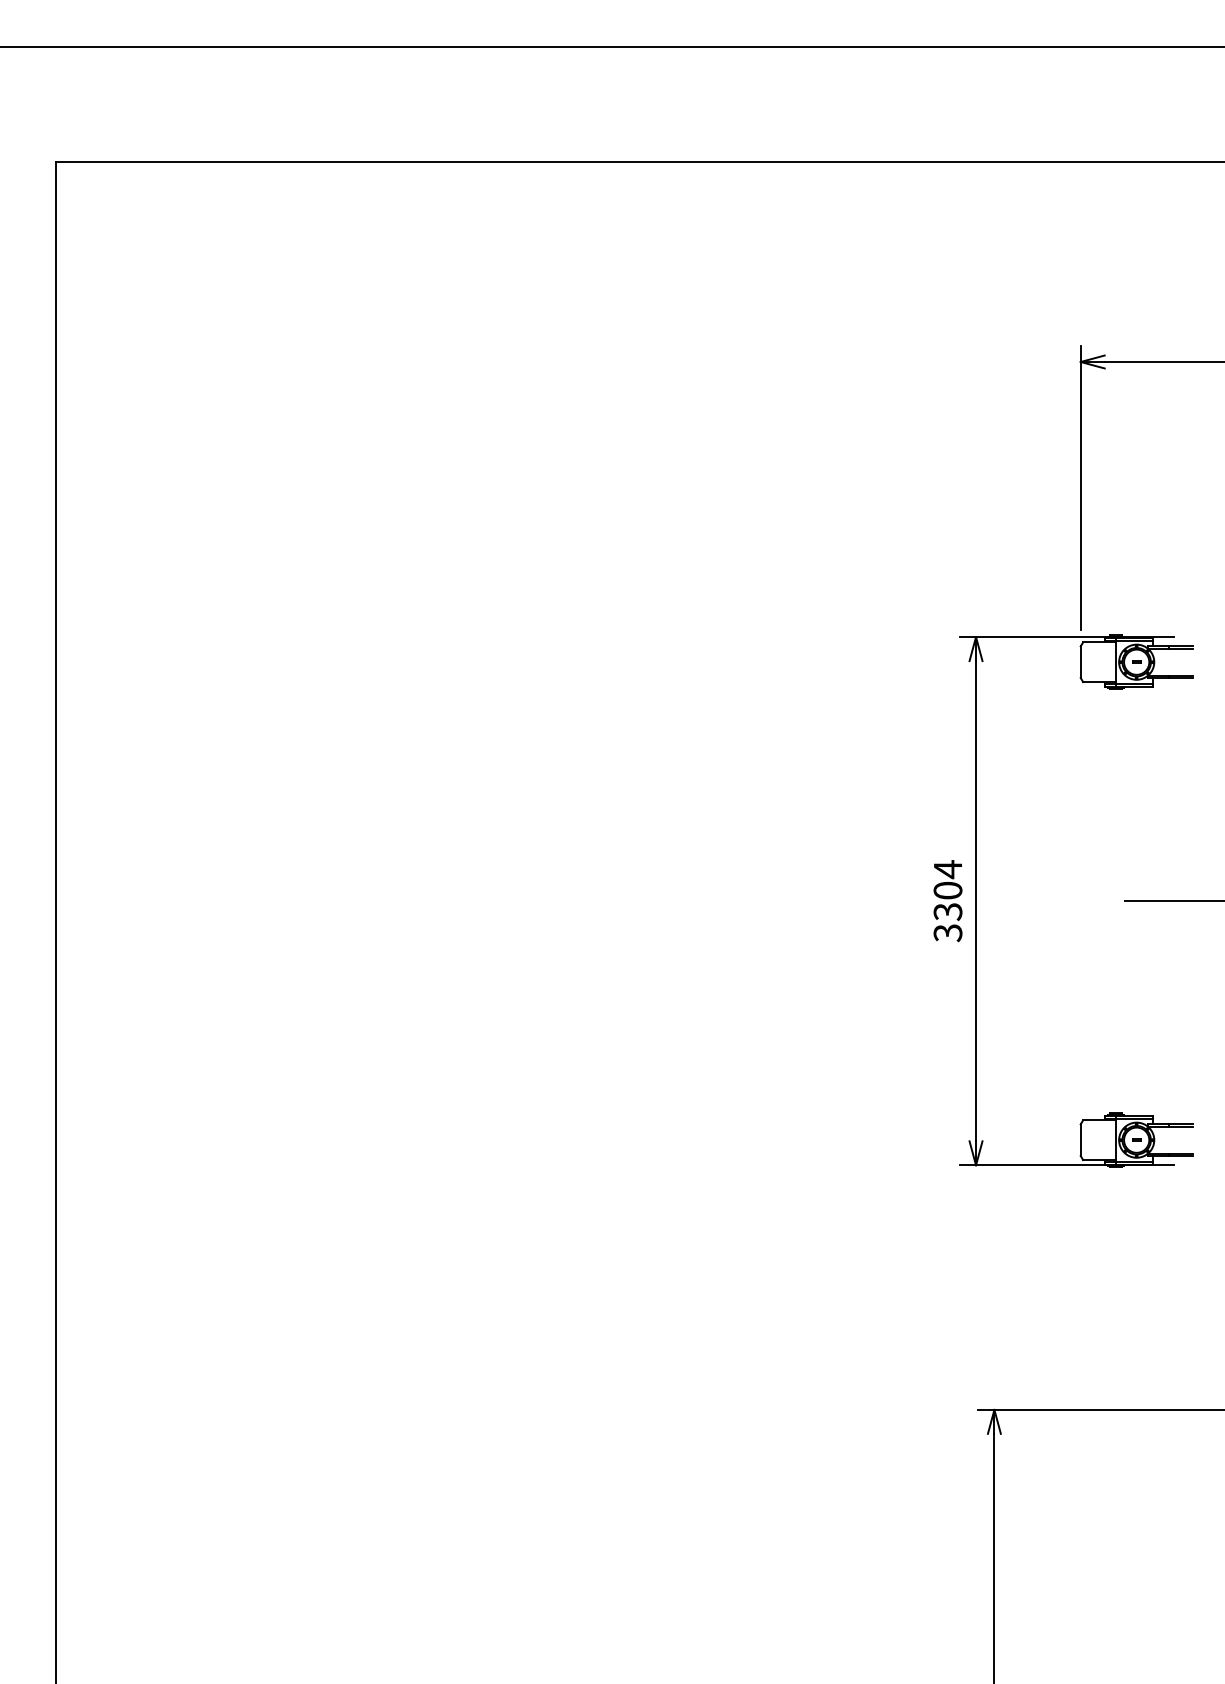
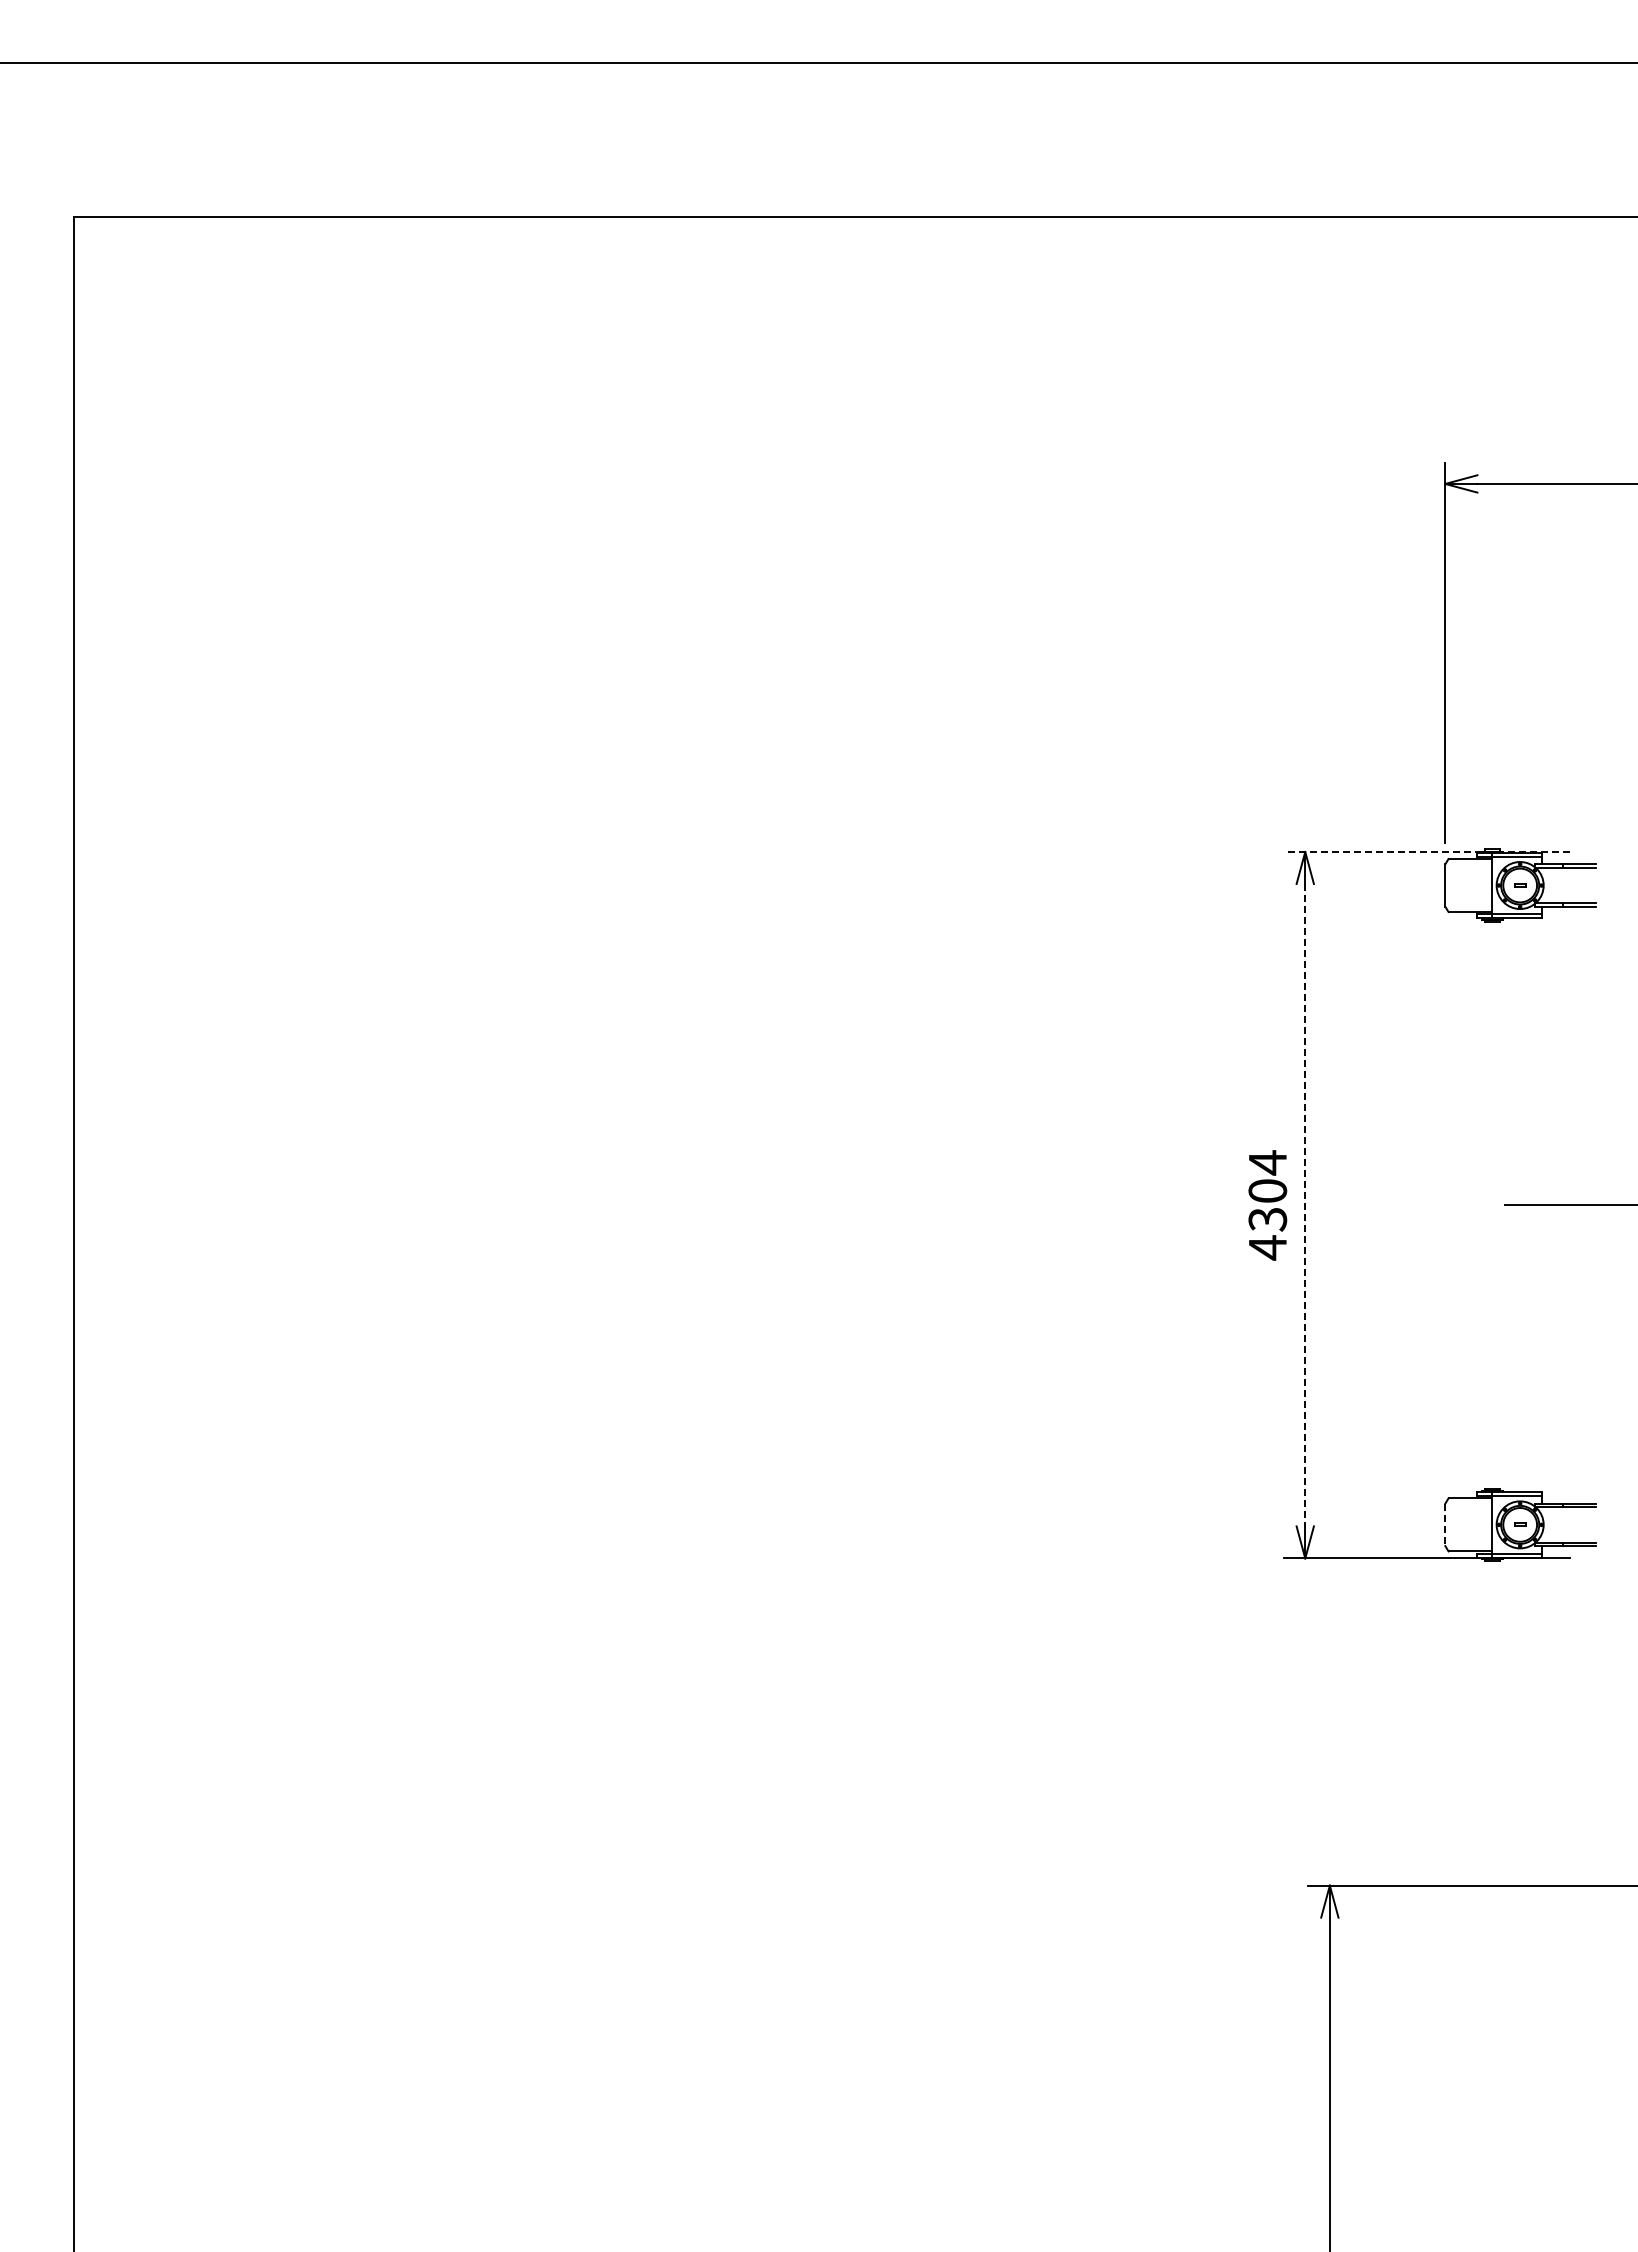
line: (1066, 636) -> (1426, 851), solid -> dashed
line: (976, 901) -> (1305, 1205), solid -> dashed
text: (947, 932) -> (1267, 1247), 3304 -> 4304
line: (1080, 1140) -> (1445, 1525), solid -> dashed

